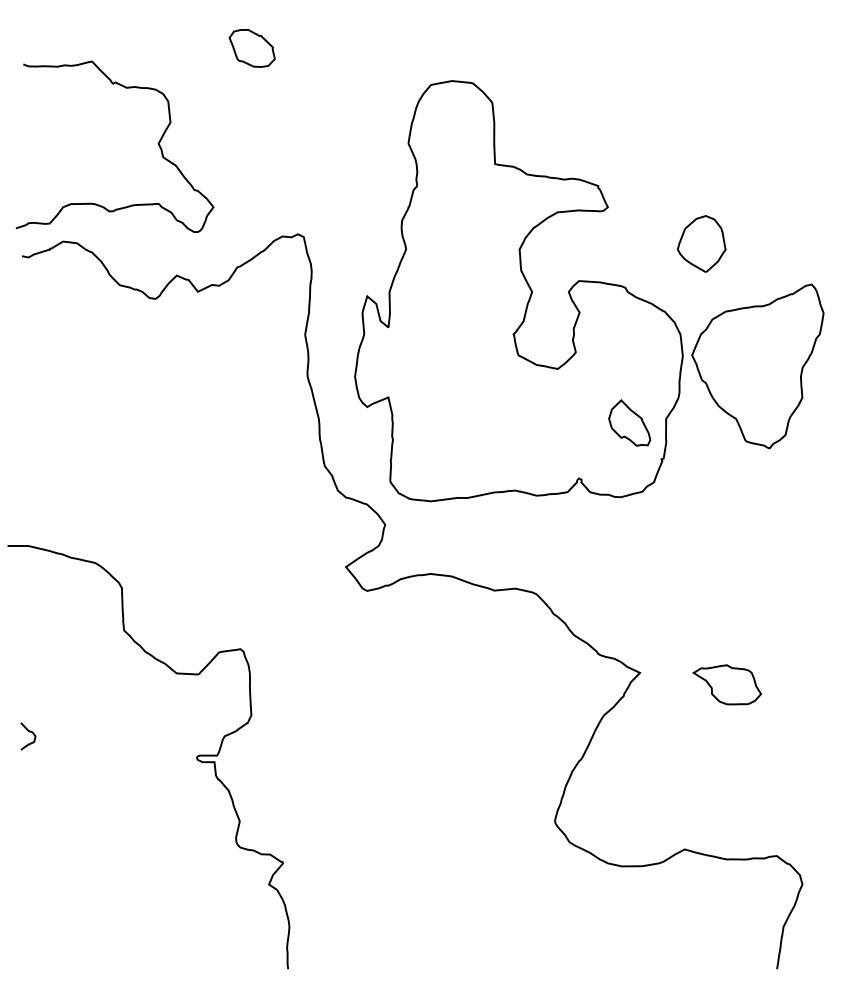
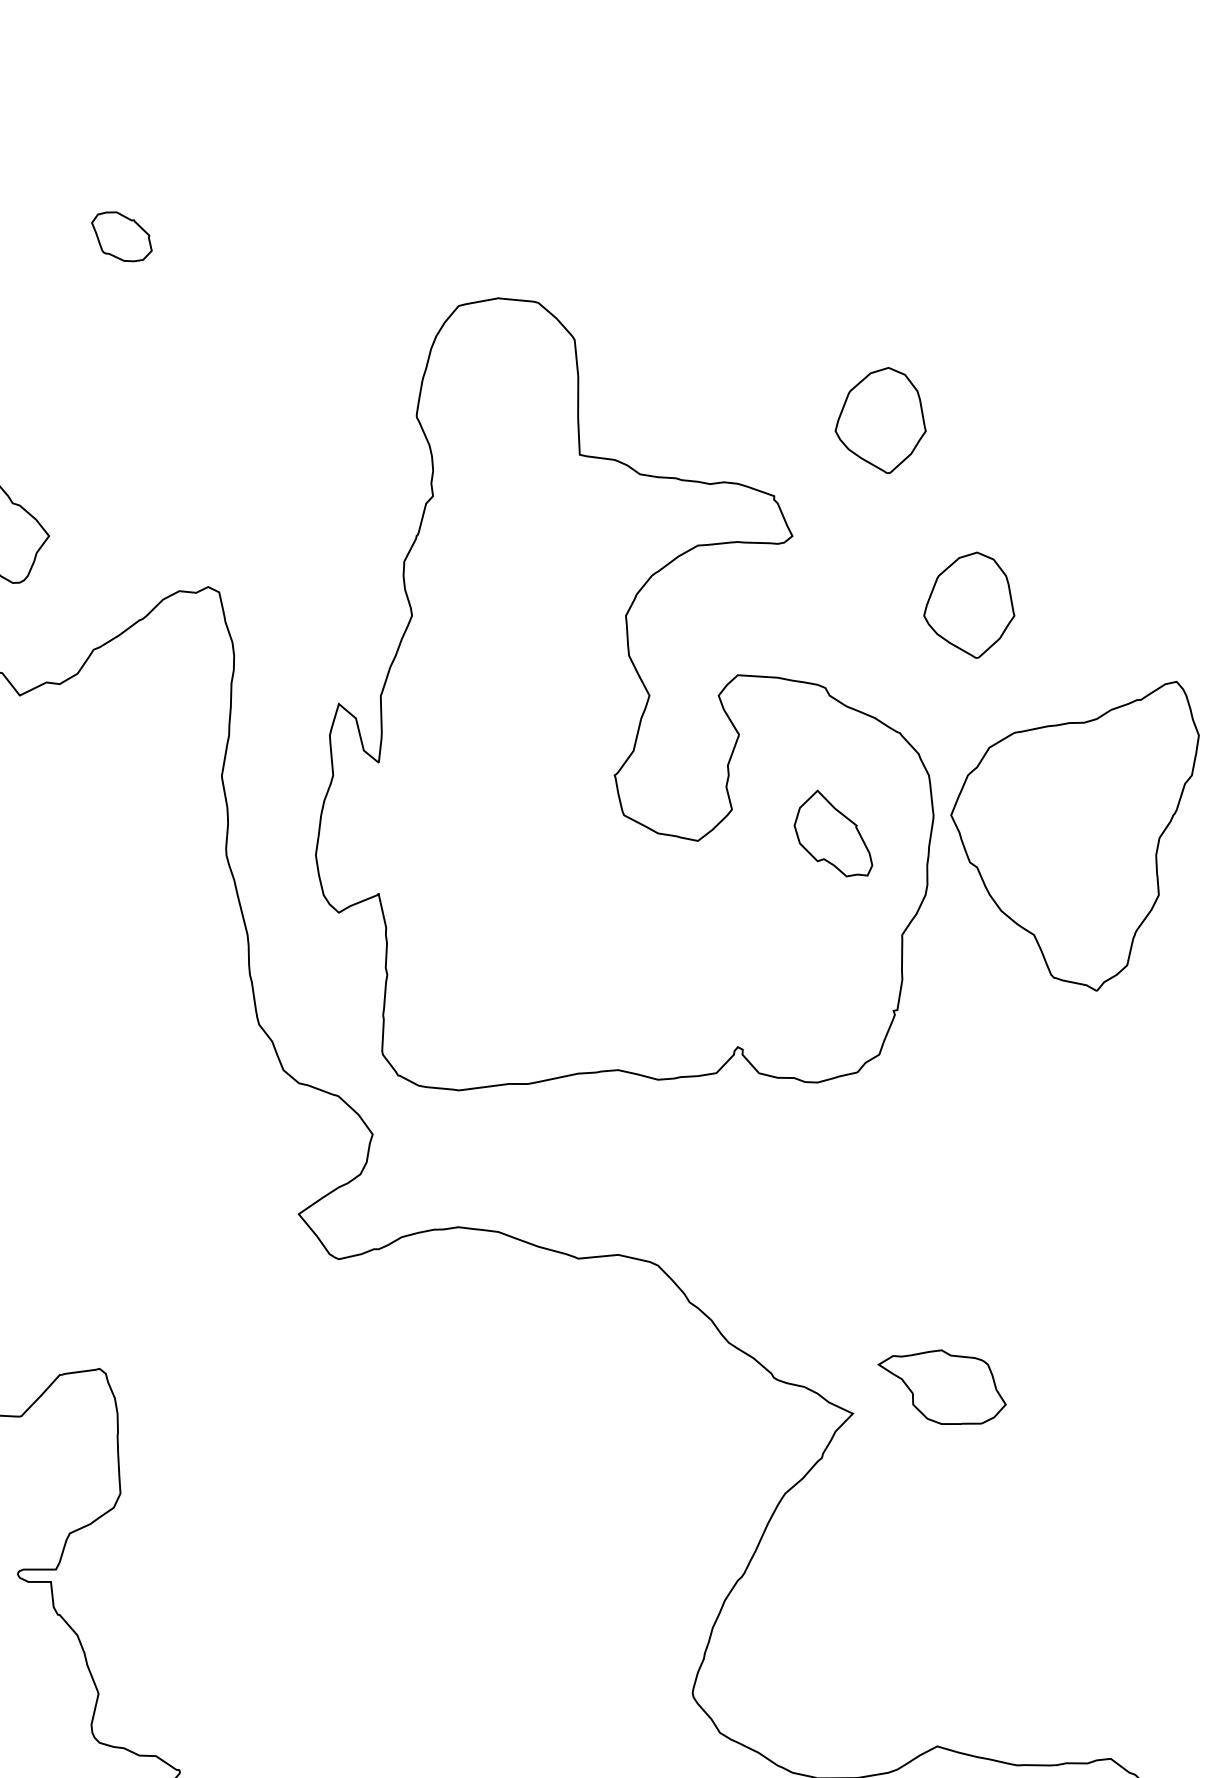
part: (251, 48) -> (120, 236), size x0.7
part: (654, 145) -> (880, 419), added
part: (629, 422) -> (833, 832), moved
part: (726, 684) -> (940, 1386), moved

